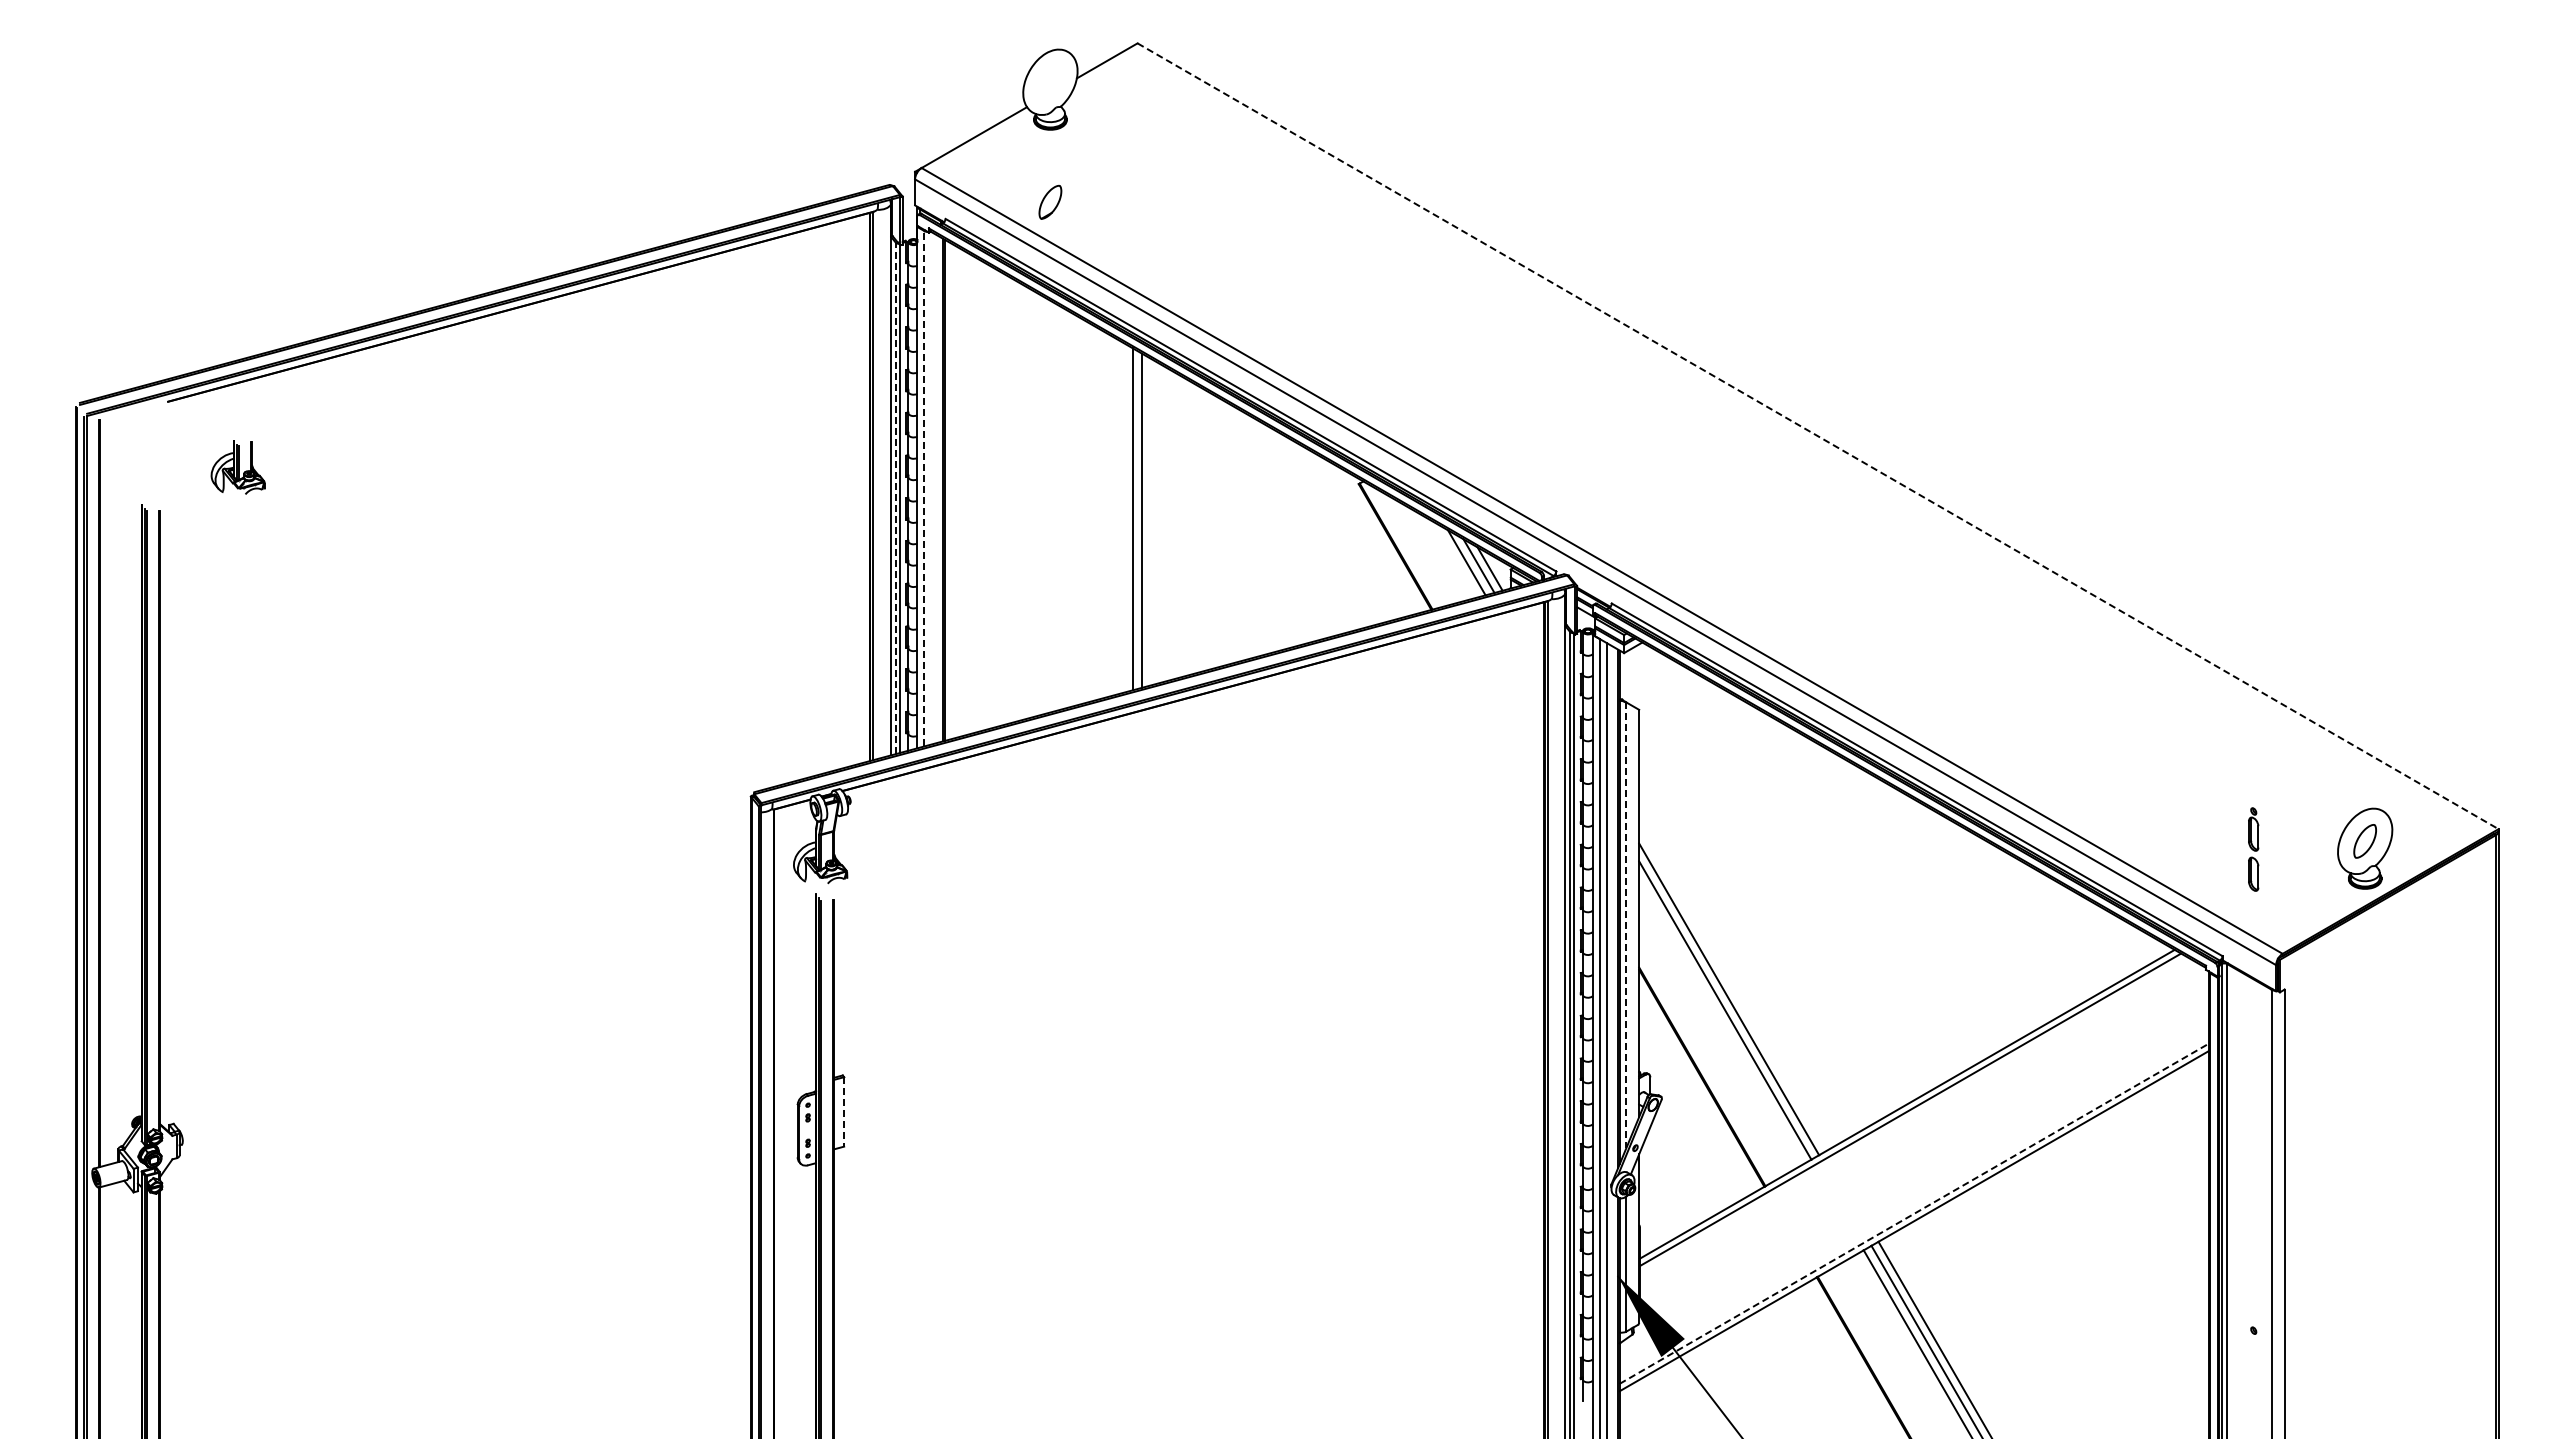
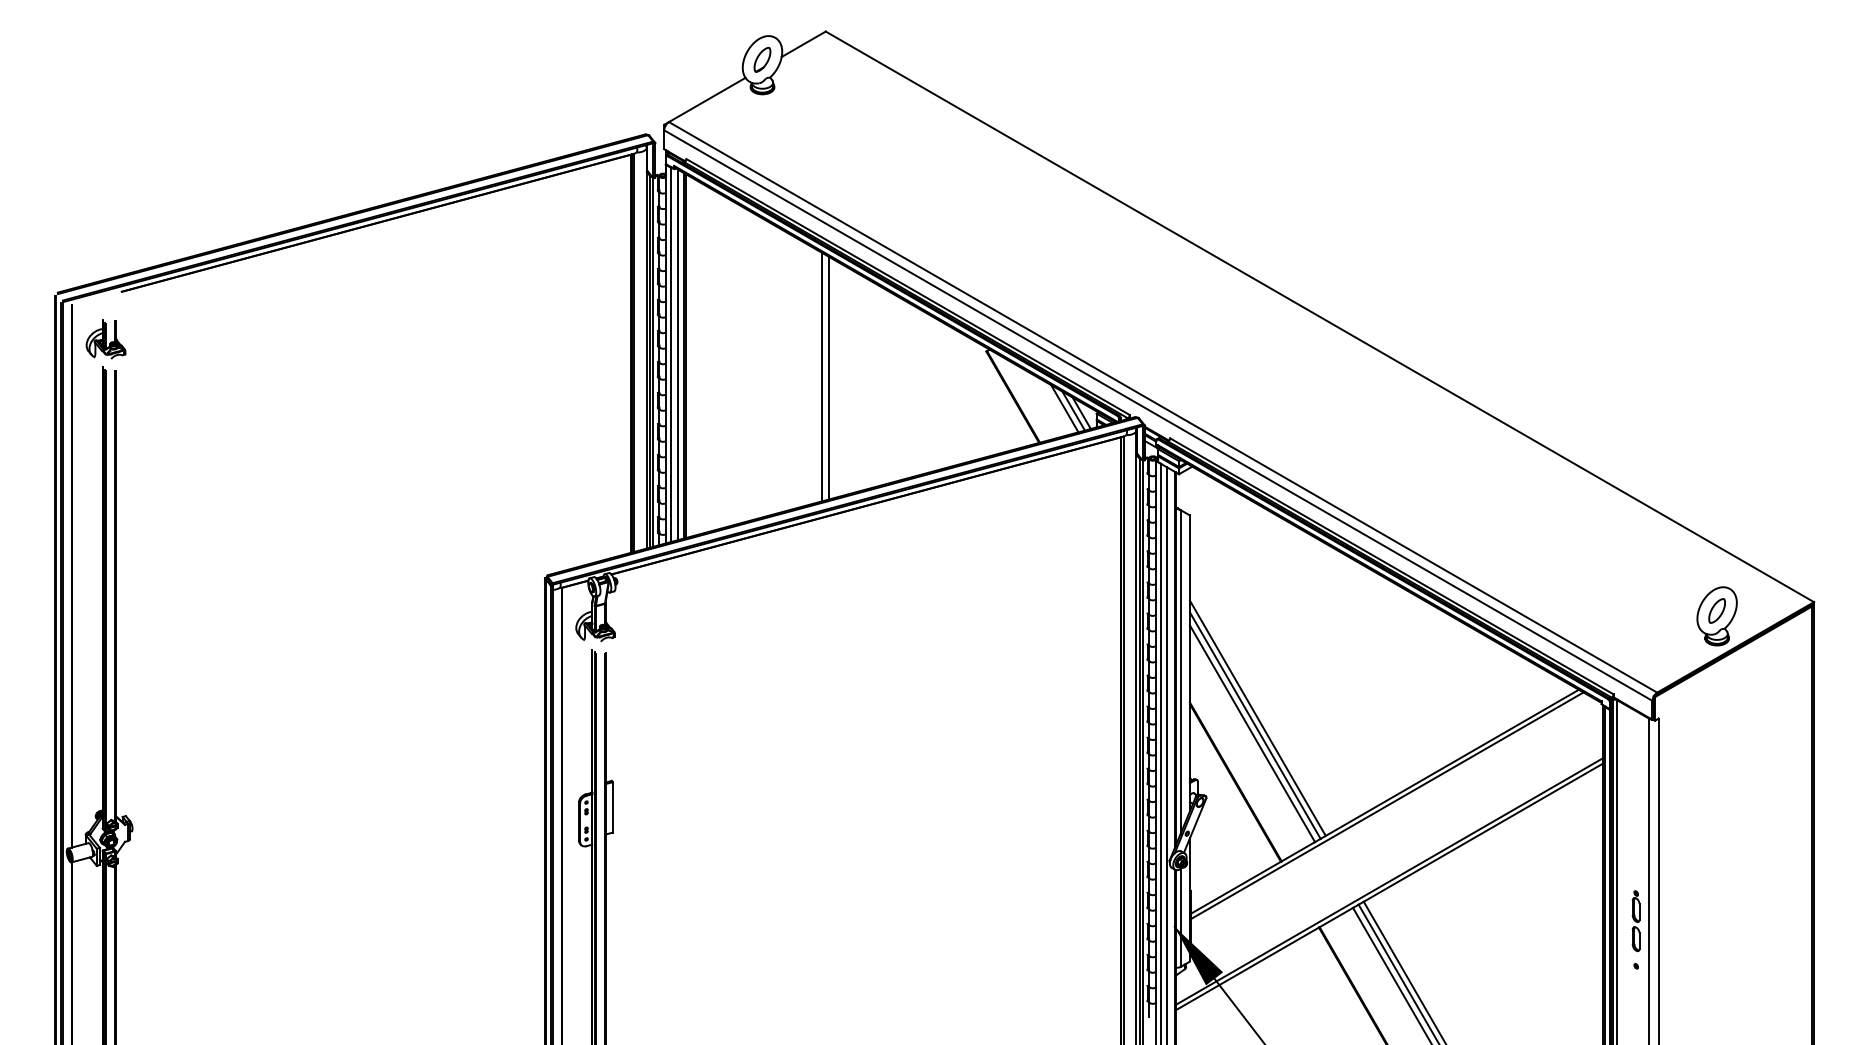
part: (1050, 202) -> (762, 59), moved
line: (1818, 436) -> (1320, 317), dashed -> solid
part: (237, 467) -> (105, 339), moved
line: (924, 488) -> (671, 354), dashed -> solid
line: (933, 488) -> (677, 354), added
line: (895, 498) -> (650, 362), dashed -> solid
part: (2253, 849) -> (1636, 921), moved
line: (1626, 925) -> (1180, 672), dashed -> solid
line: (1732, 989) -> (1257, 718), added
line: (844, 1111) -> (612, 807), dashed -> solid
line: (1914, 1213) -> (1389, 881), dashed -> solid

